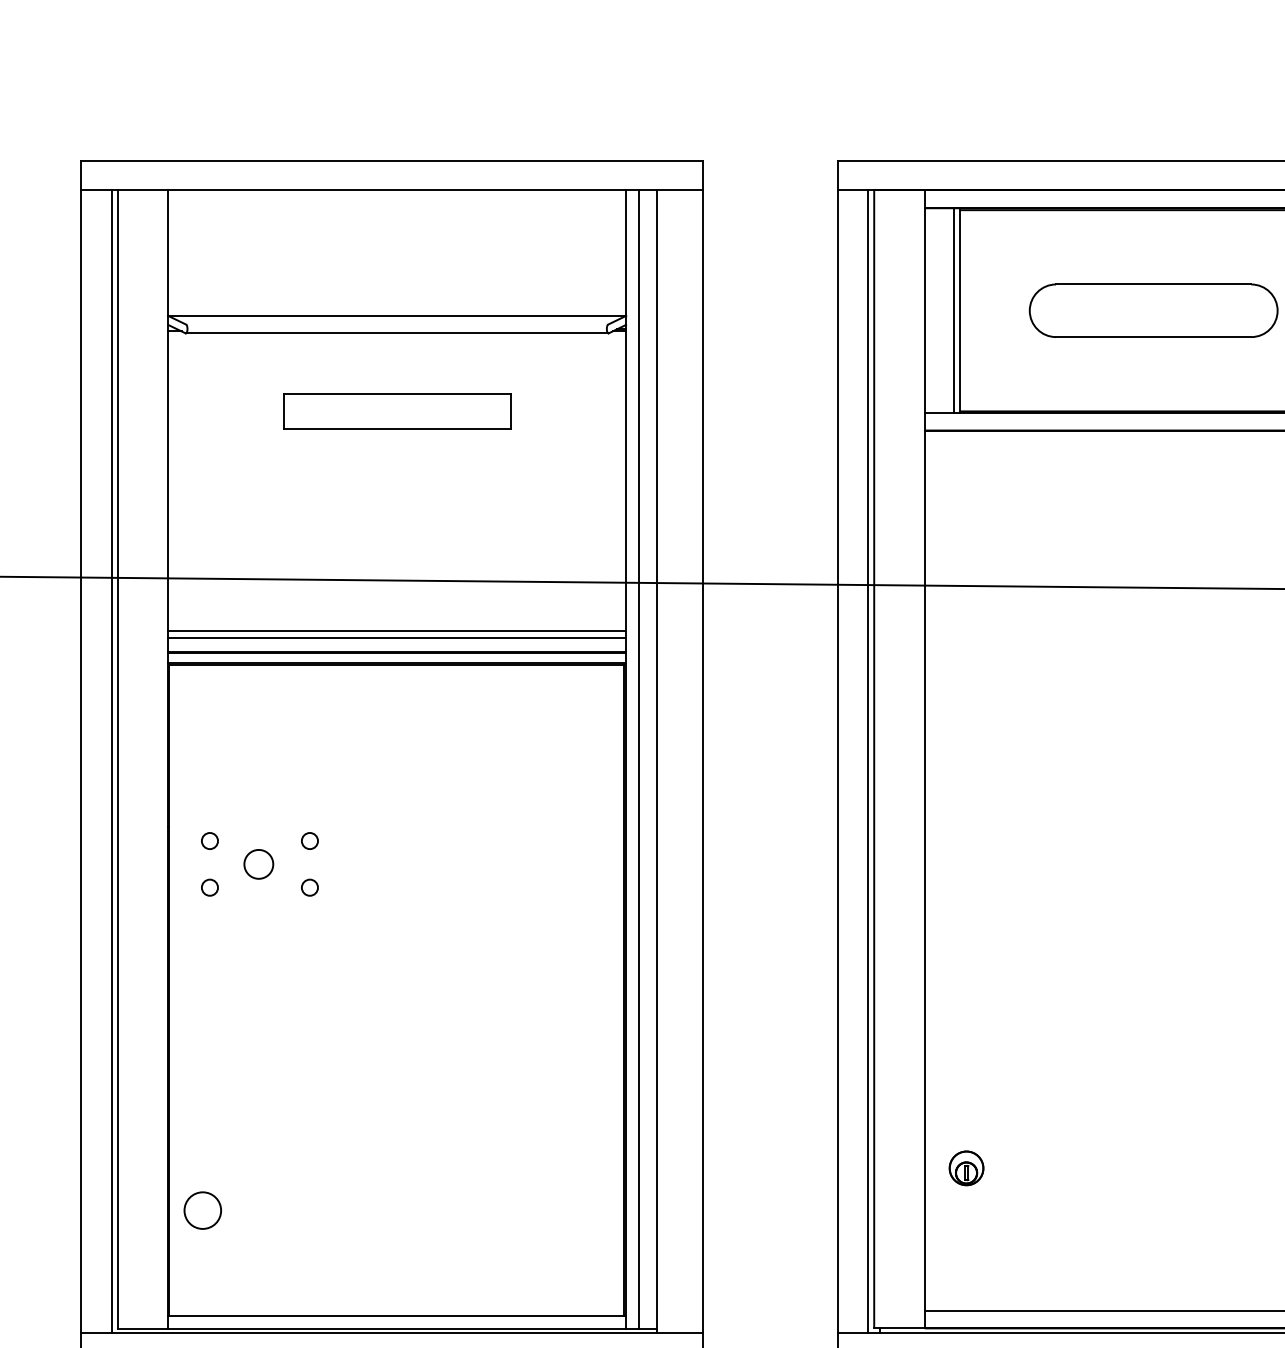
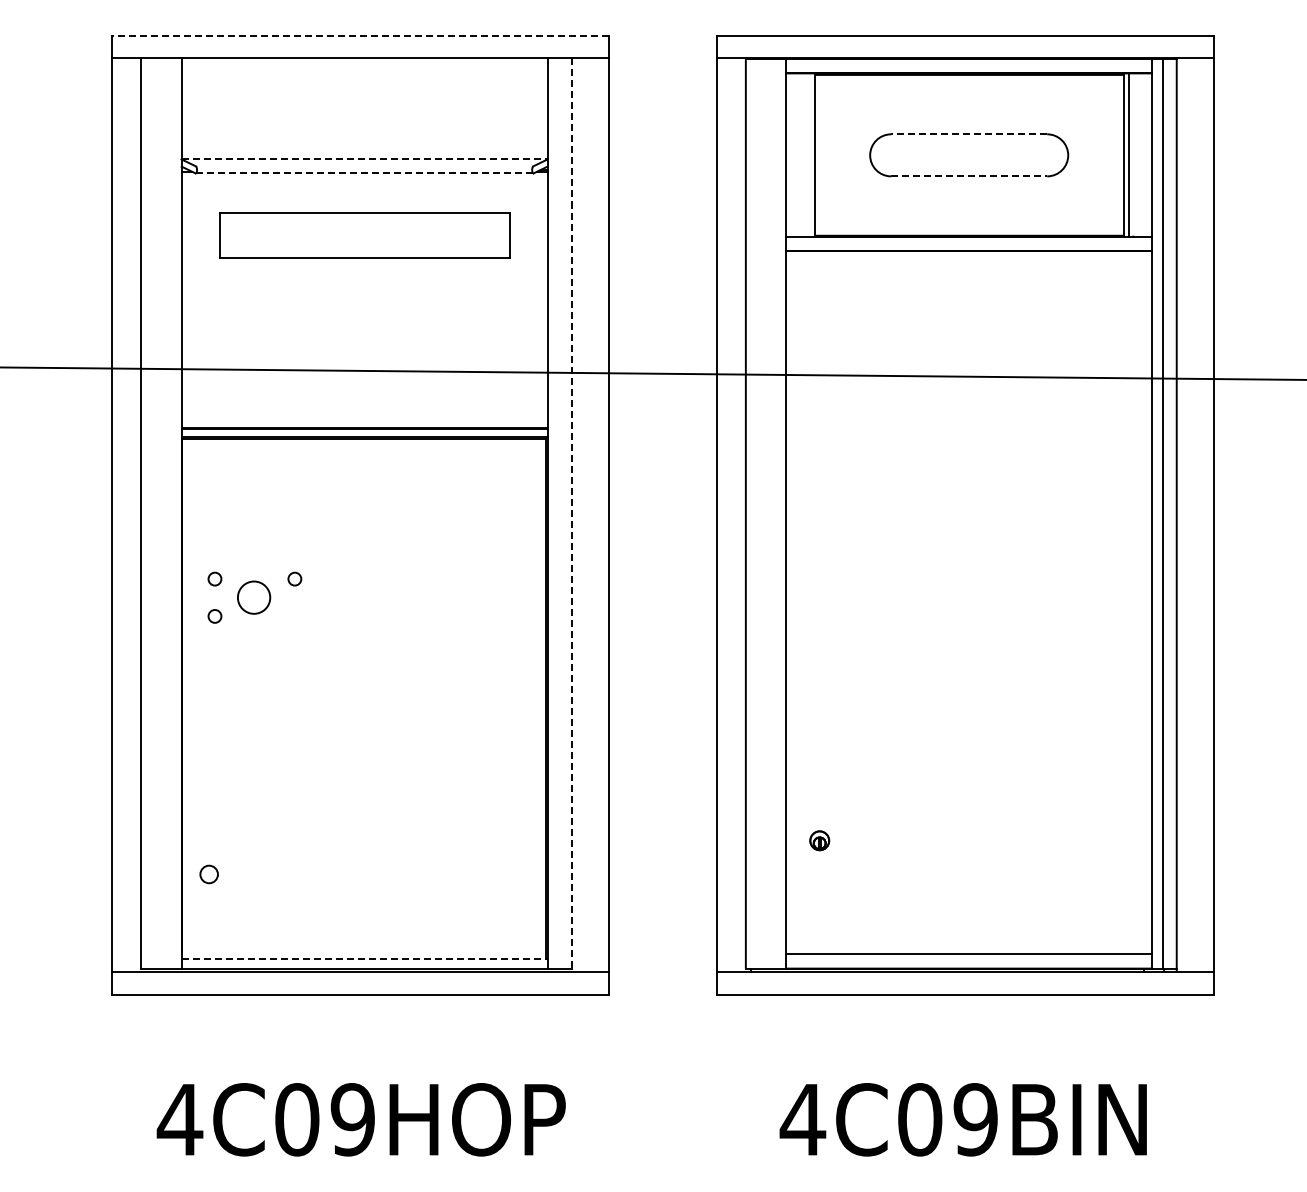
line: (392, 160) -> (360, 35), solid -> dashed
line: (1152, 284) -> (968, 134), solid -> dashed
line: (953, 309) -> (809, 154), removed
line: (398, 315) -> (365, 159), solid -> dashed
line: (397, 333) -> (364, 173), solid -> dashed
line: (1154, 337) -> (969, 176), solid -> dashed
part: (397, 411) -> (364, 235), size x1.6
line: (397, 631) -> (364, 411), removed
line: (397, 637) -> (364, 416), removed
line: (639, 758) -> (558, 513), removed
line: (111, 761) -> (136, 515), removed
line: (657, 761) -> (572, 515), solid -> dashed
line: (868, 761) -> (741, 515), removed
circle: (258, 864) -> (253, 597), size x1.4
circle: (309, 887) -> (294, 616), removed
part: (966, 1168) -> (819, 840), size x0.7
circle: (201, 1210) -> (208, 874), size x0.6
line: (398, 1315) -> (365, 958), solid -> dashed

